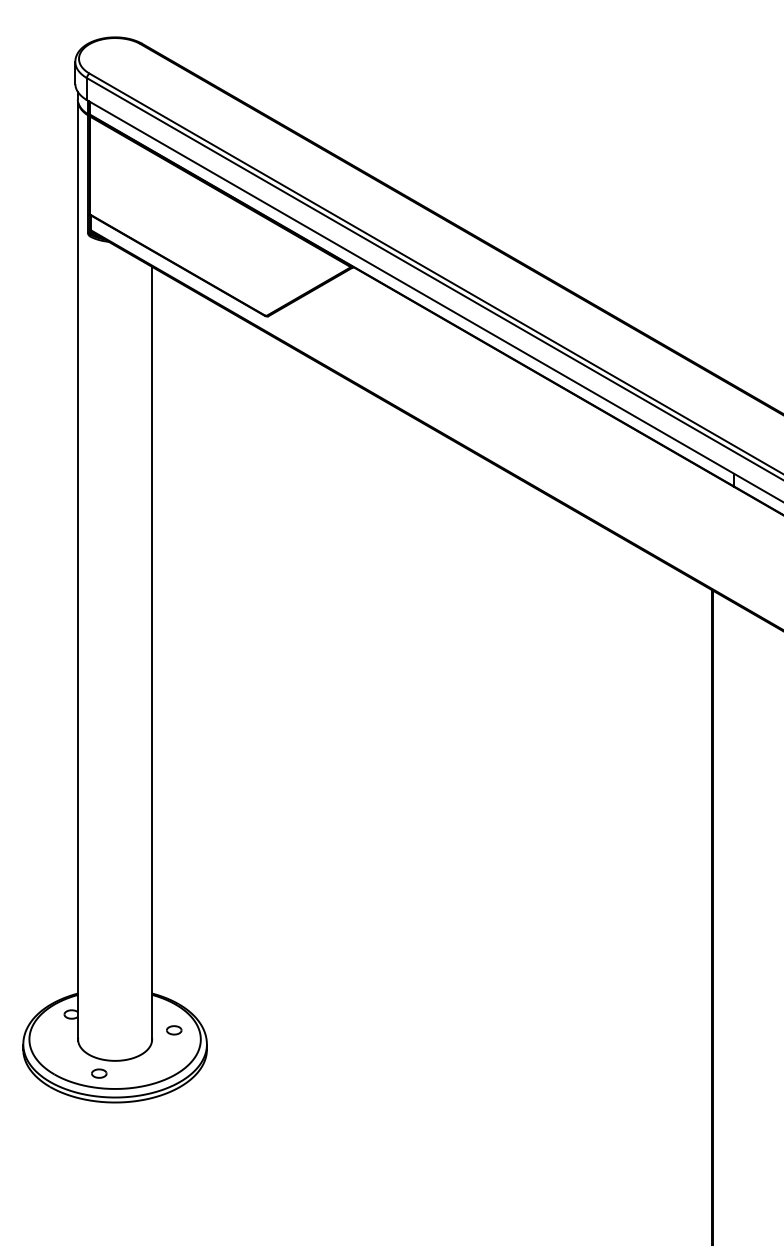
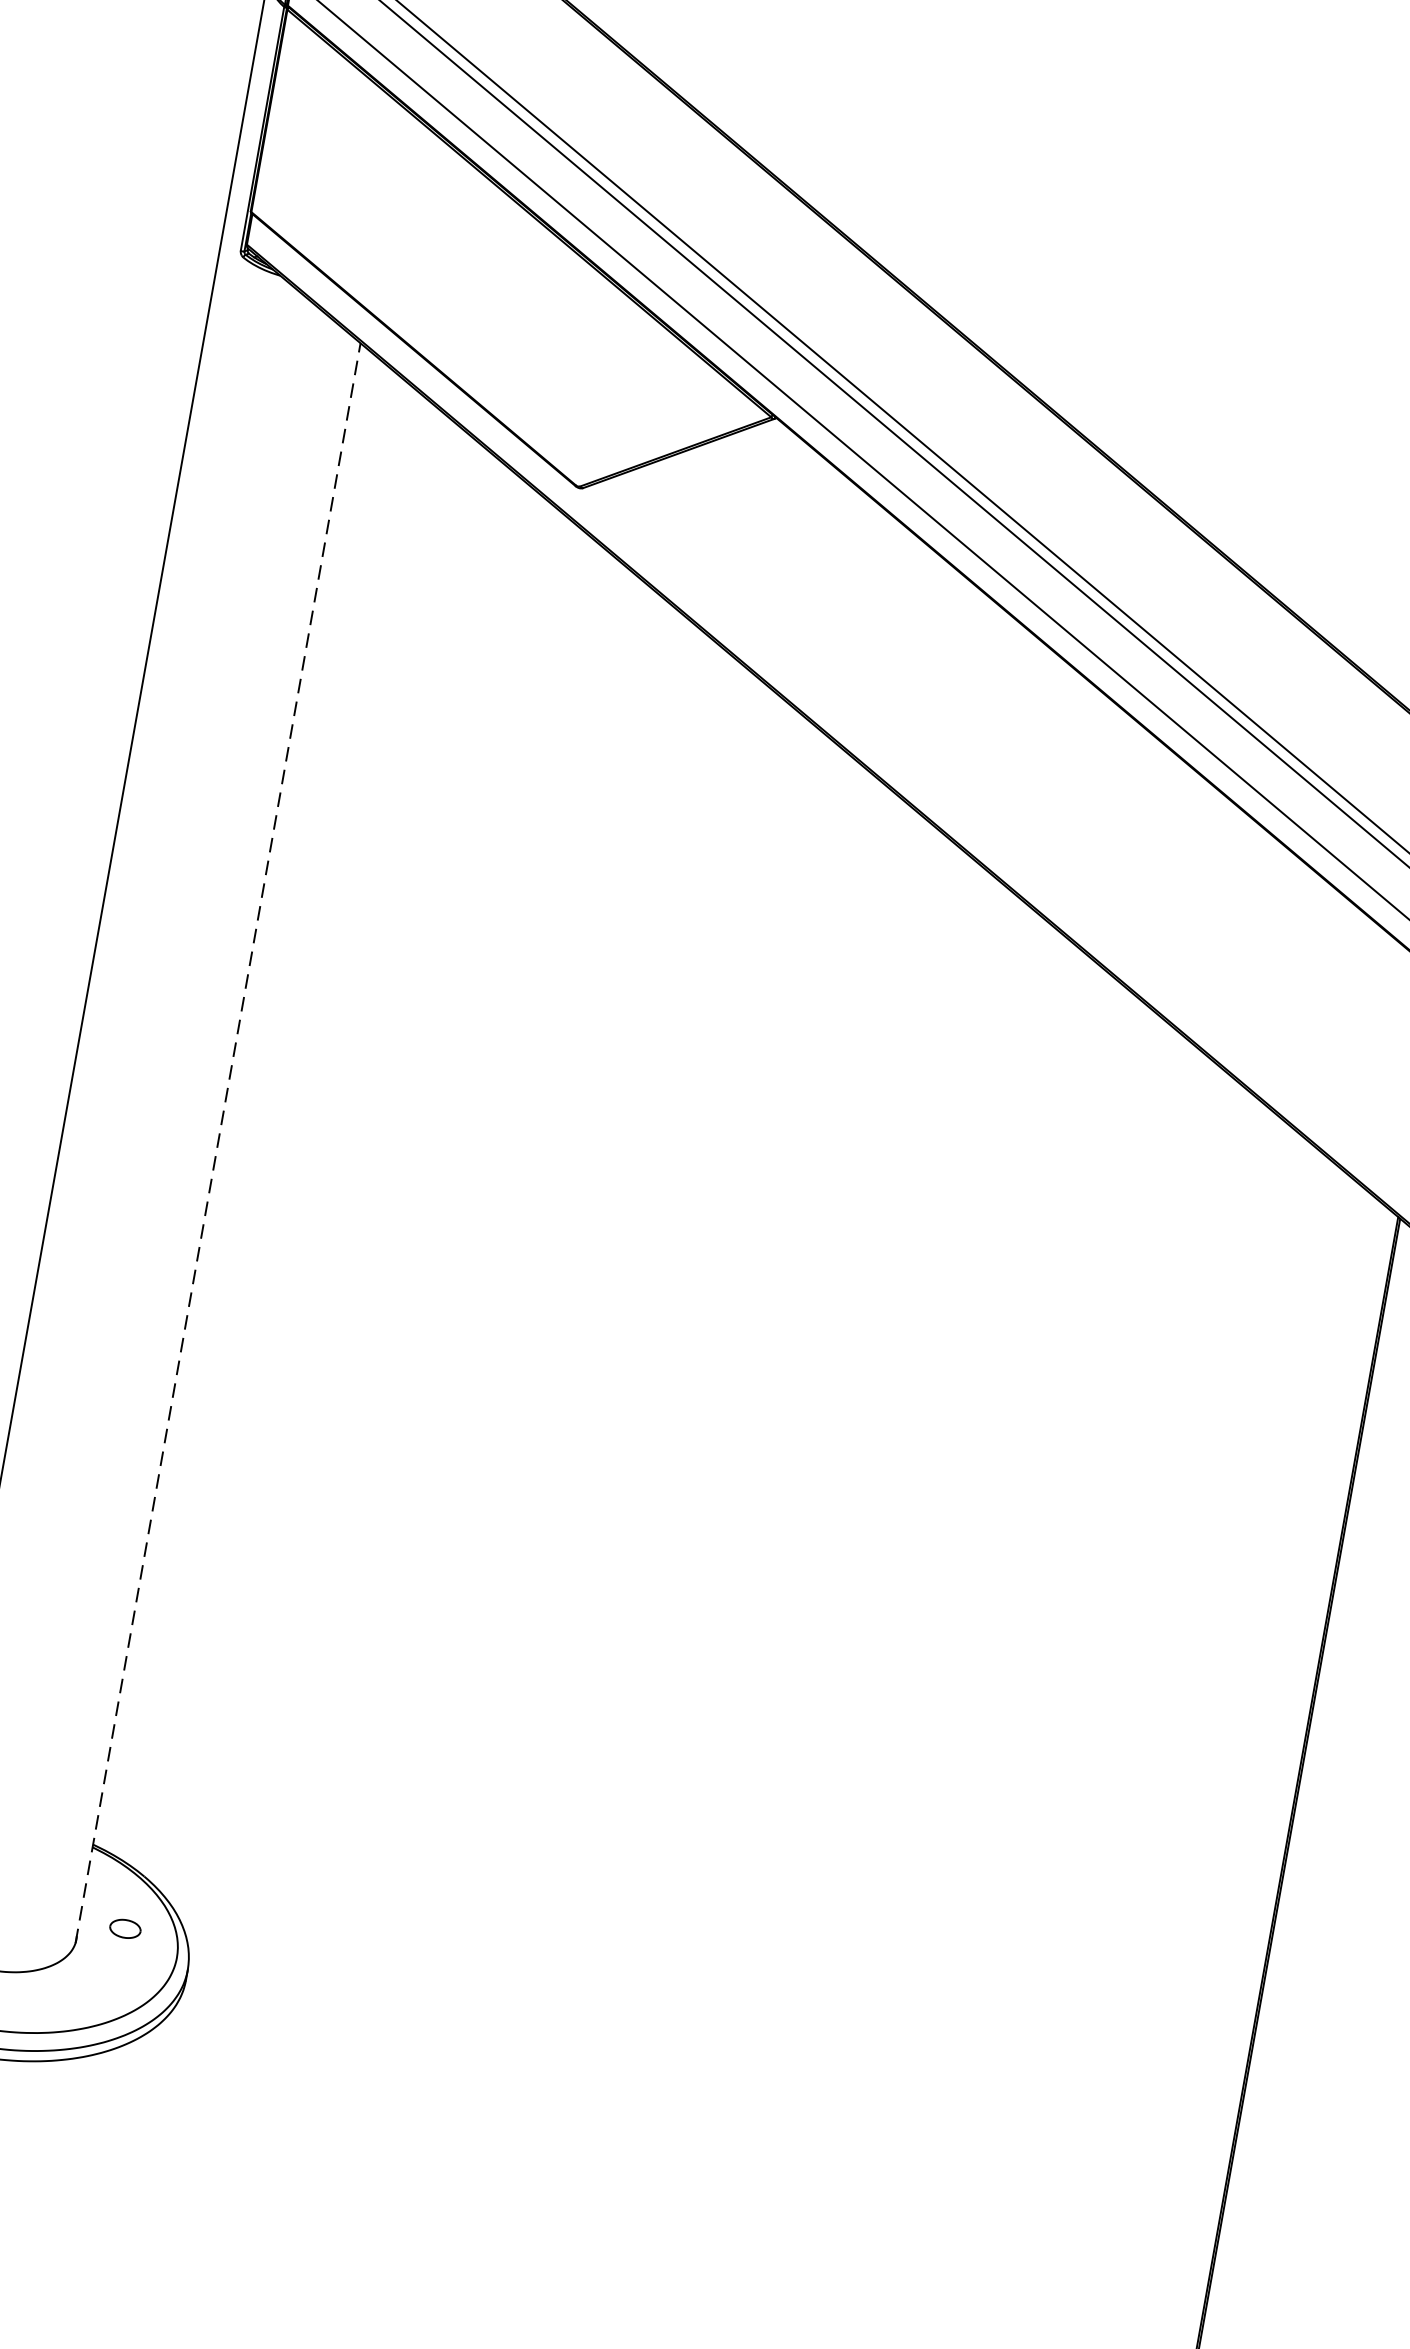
line: (152, 653) -> (219, 1142), solid -> dashed

